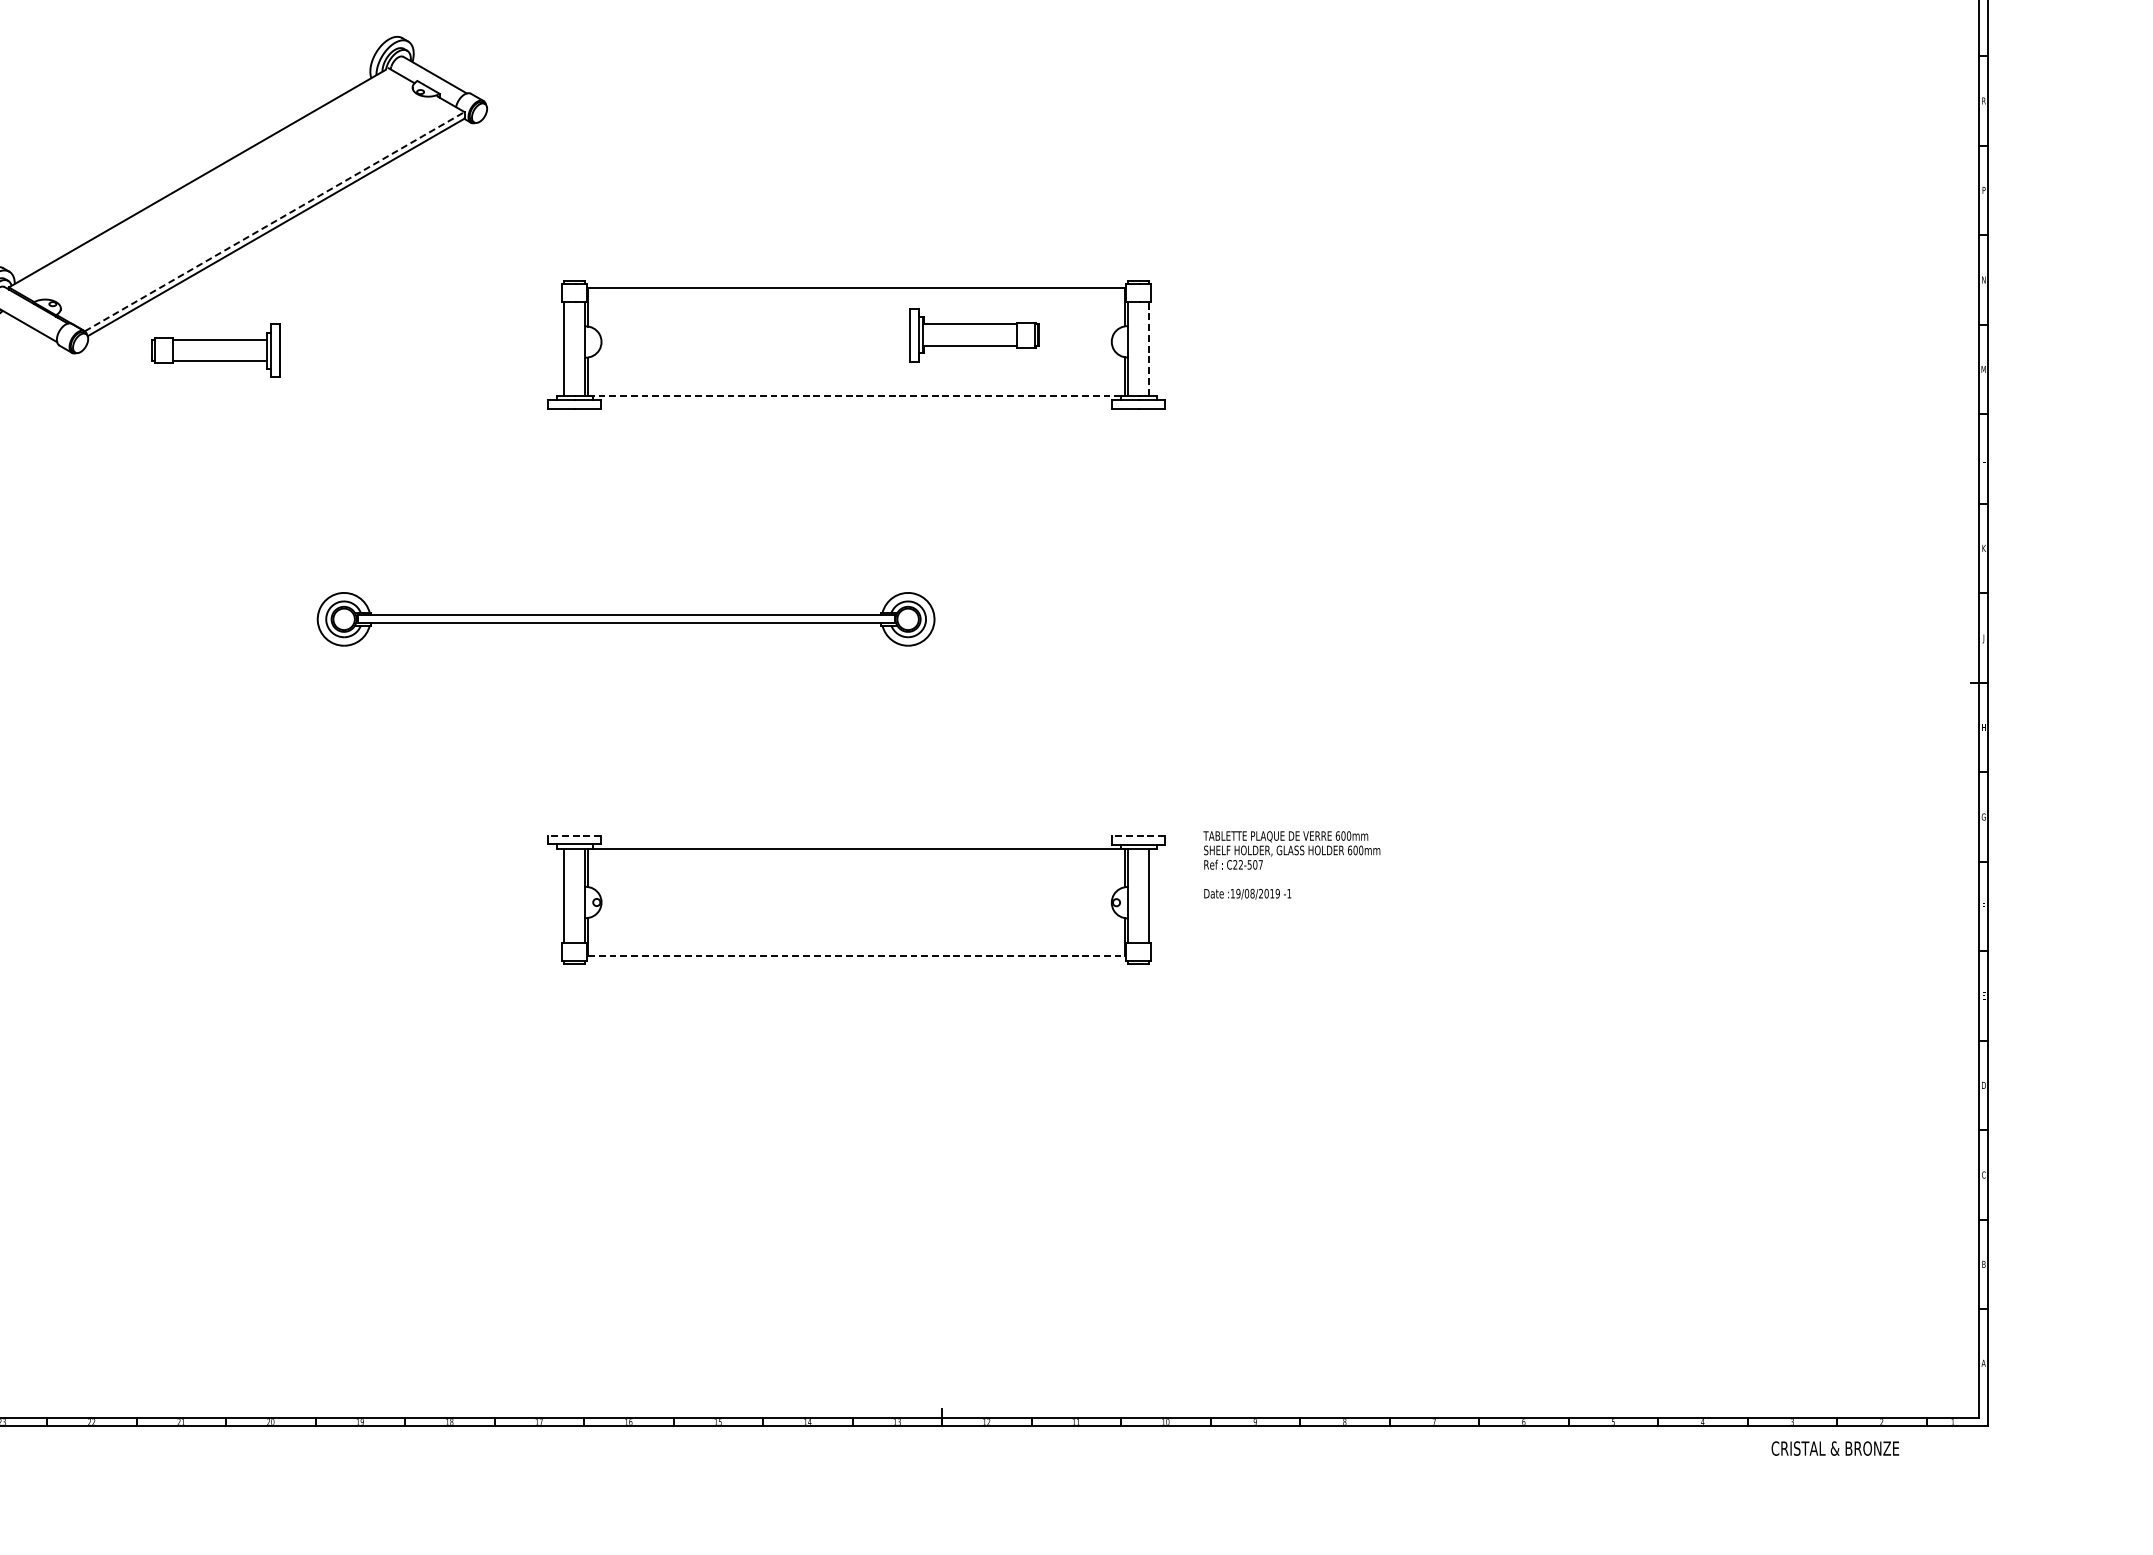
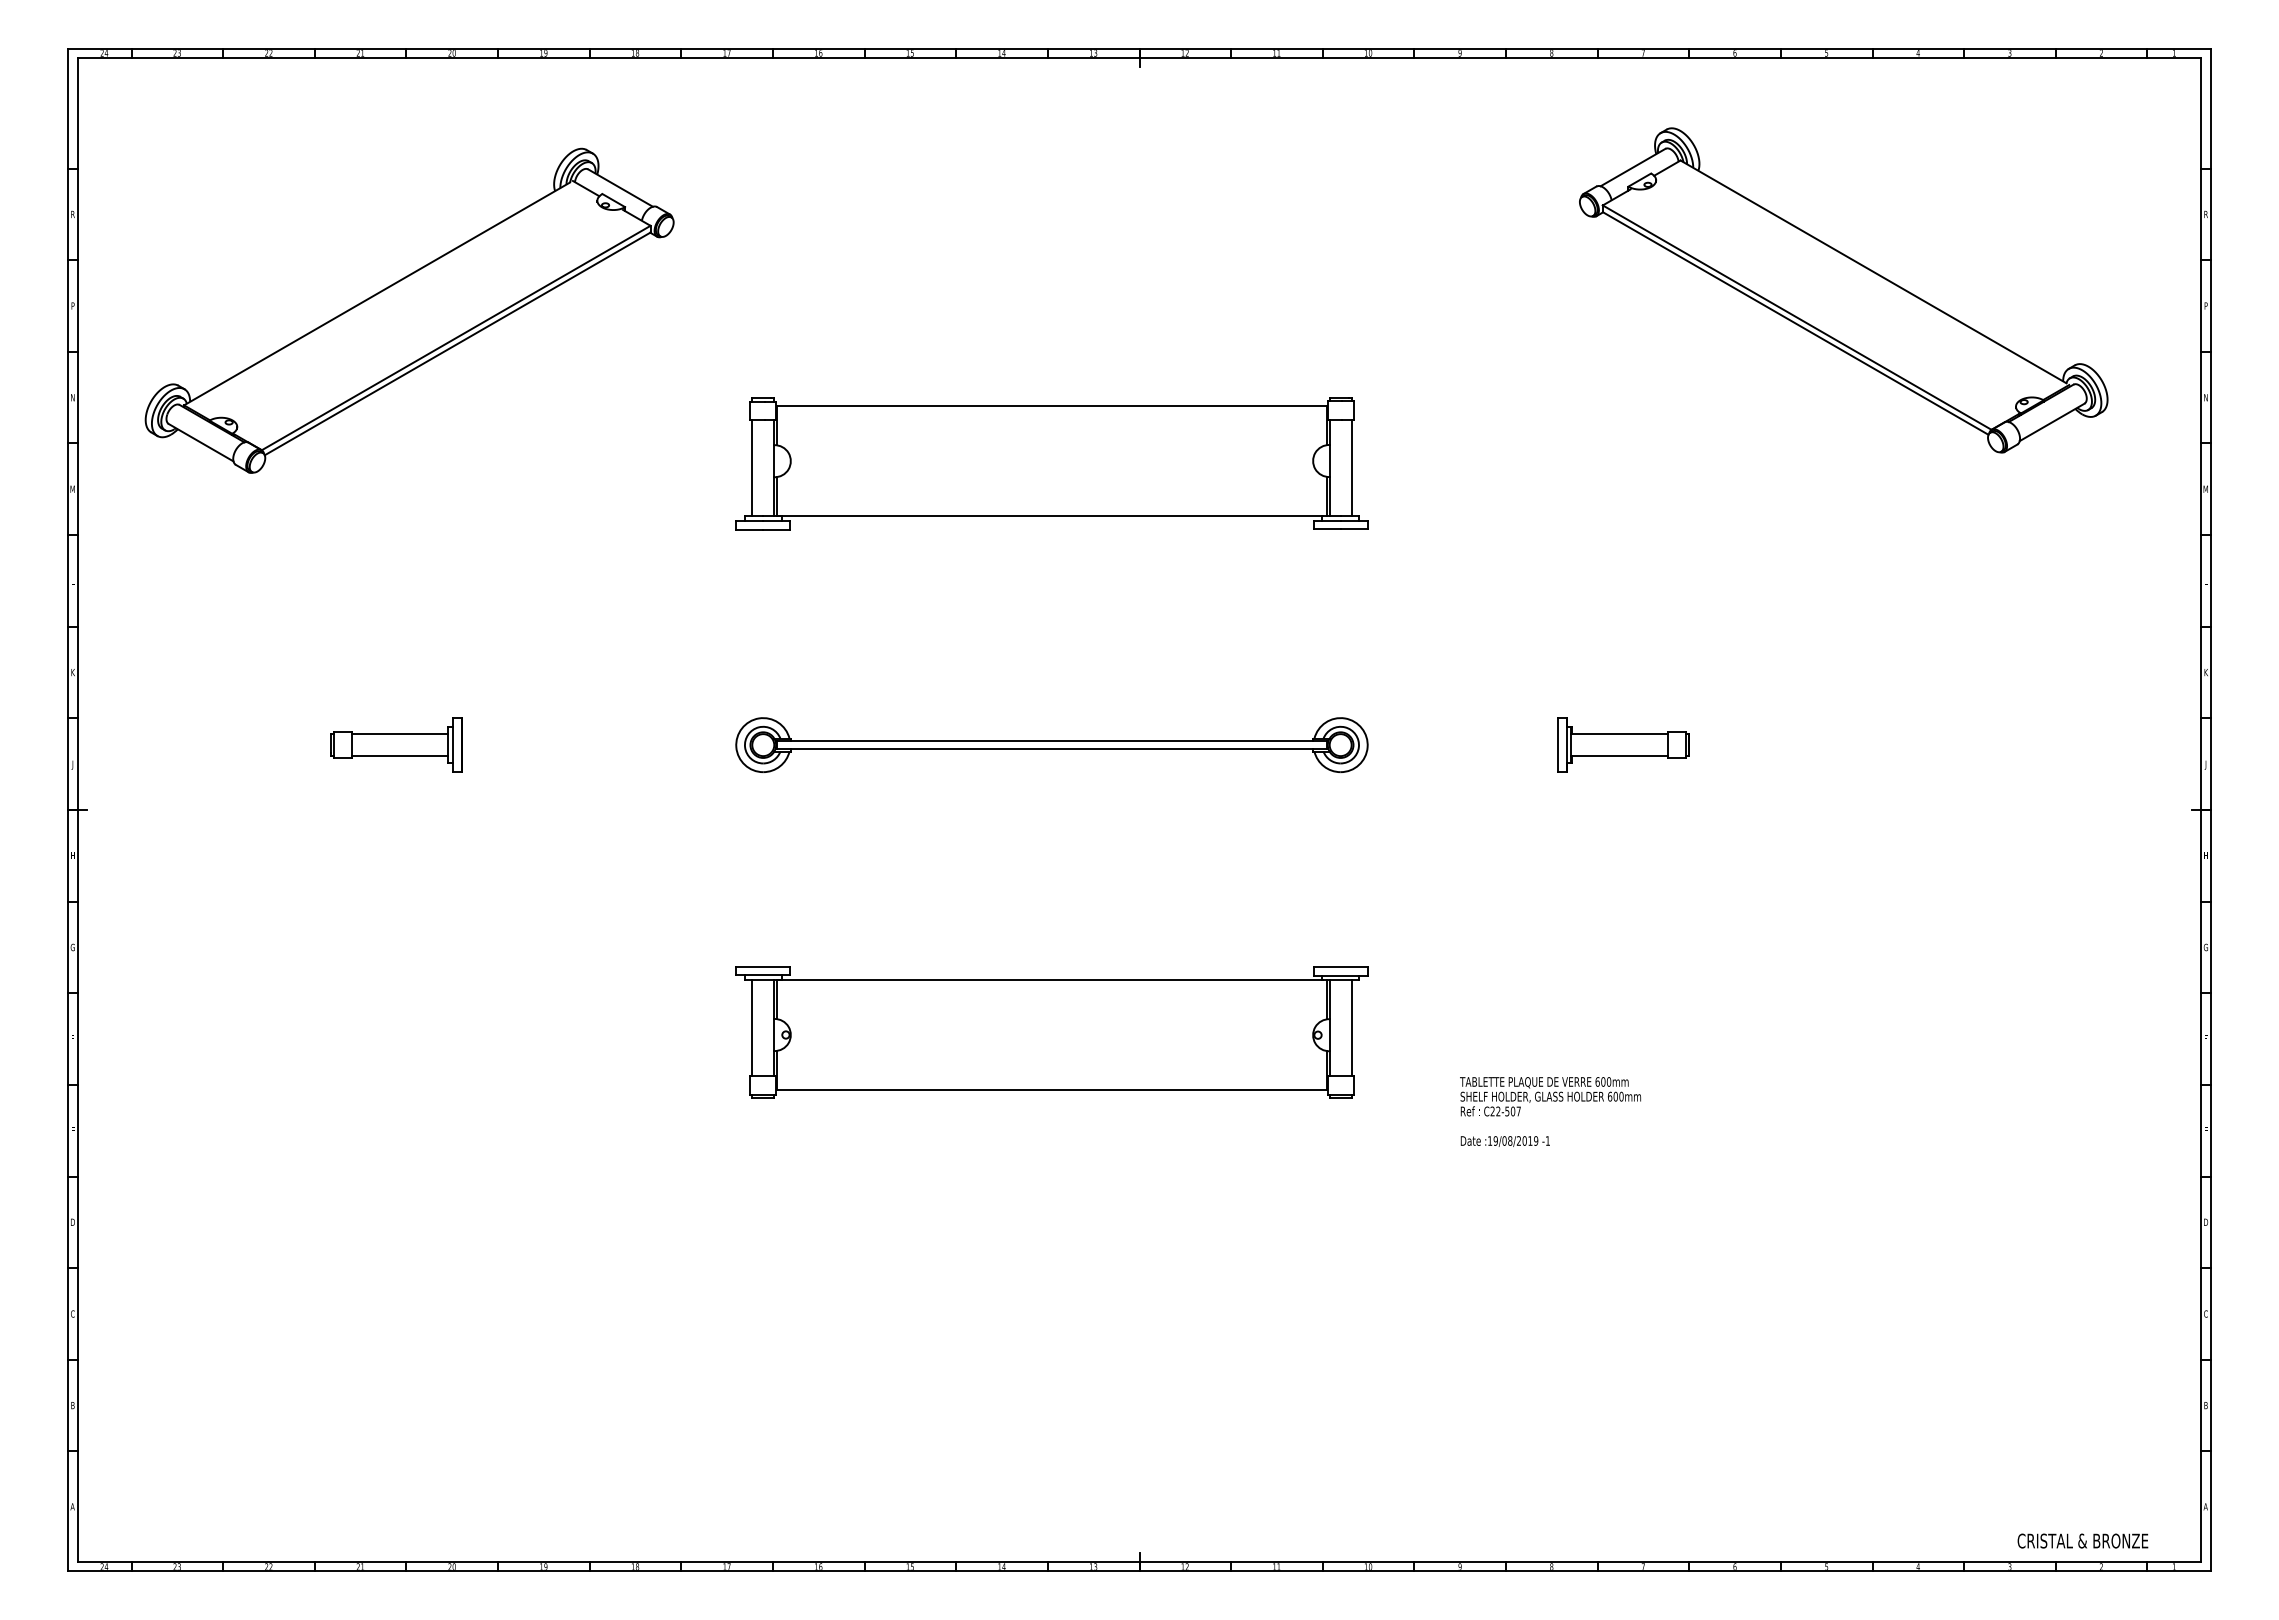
part: (1629, 175) -> (1843, 290), added
line: (274, 221) -> (456, 337), dashed -> solid
part: (974, 334) -> (1623, 744), moved
line: (1149, 348) -> (1351, 467), dashed -> solid
part: (216, 350) -> (396, 744), moved
line: (854, 396) -> (1049, 516), dashed -> solid
part: (625, 619) -> (1051, 745), moved
line: (573, 835) -> (762, 966), dashed -> solid
line: (1138, 835) -> (1340, 966), dashed -> solid
text: (1291, 864) -> (1550, 1111), moved
line: (856, 956) -> (1051, 1090), dashed -> solid
text: (1834, 1448) -> (2082, 1540), moved

